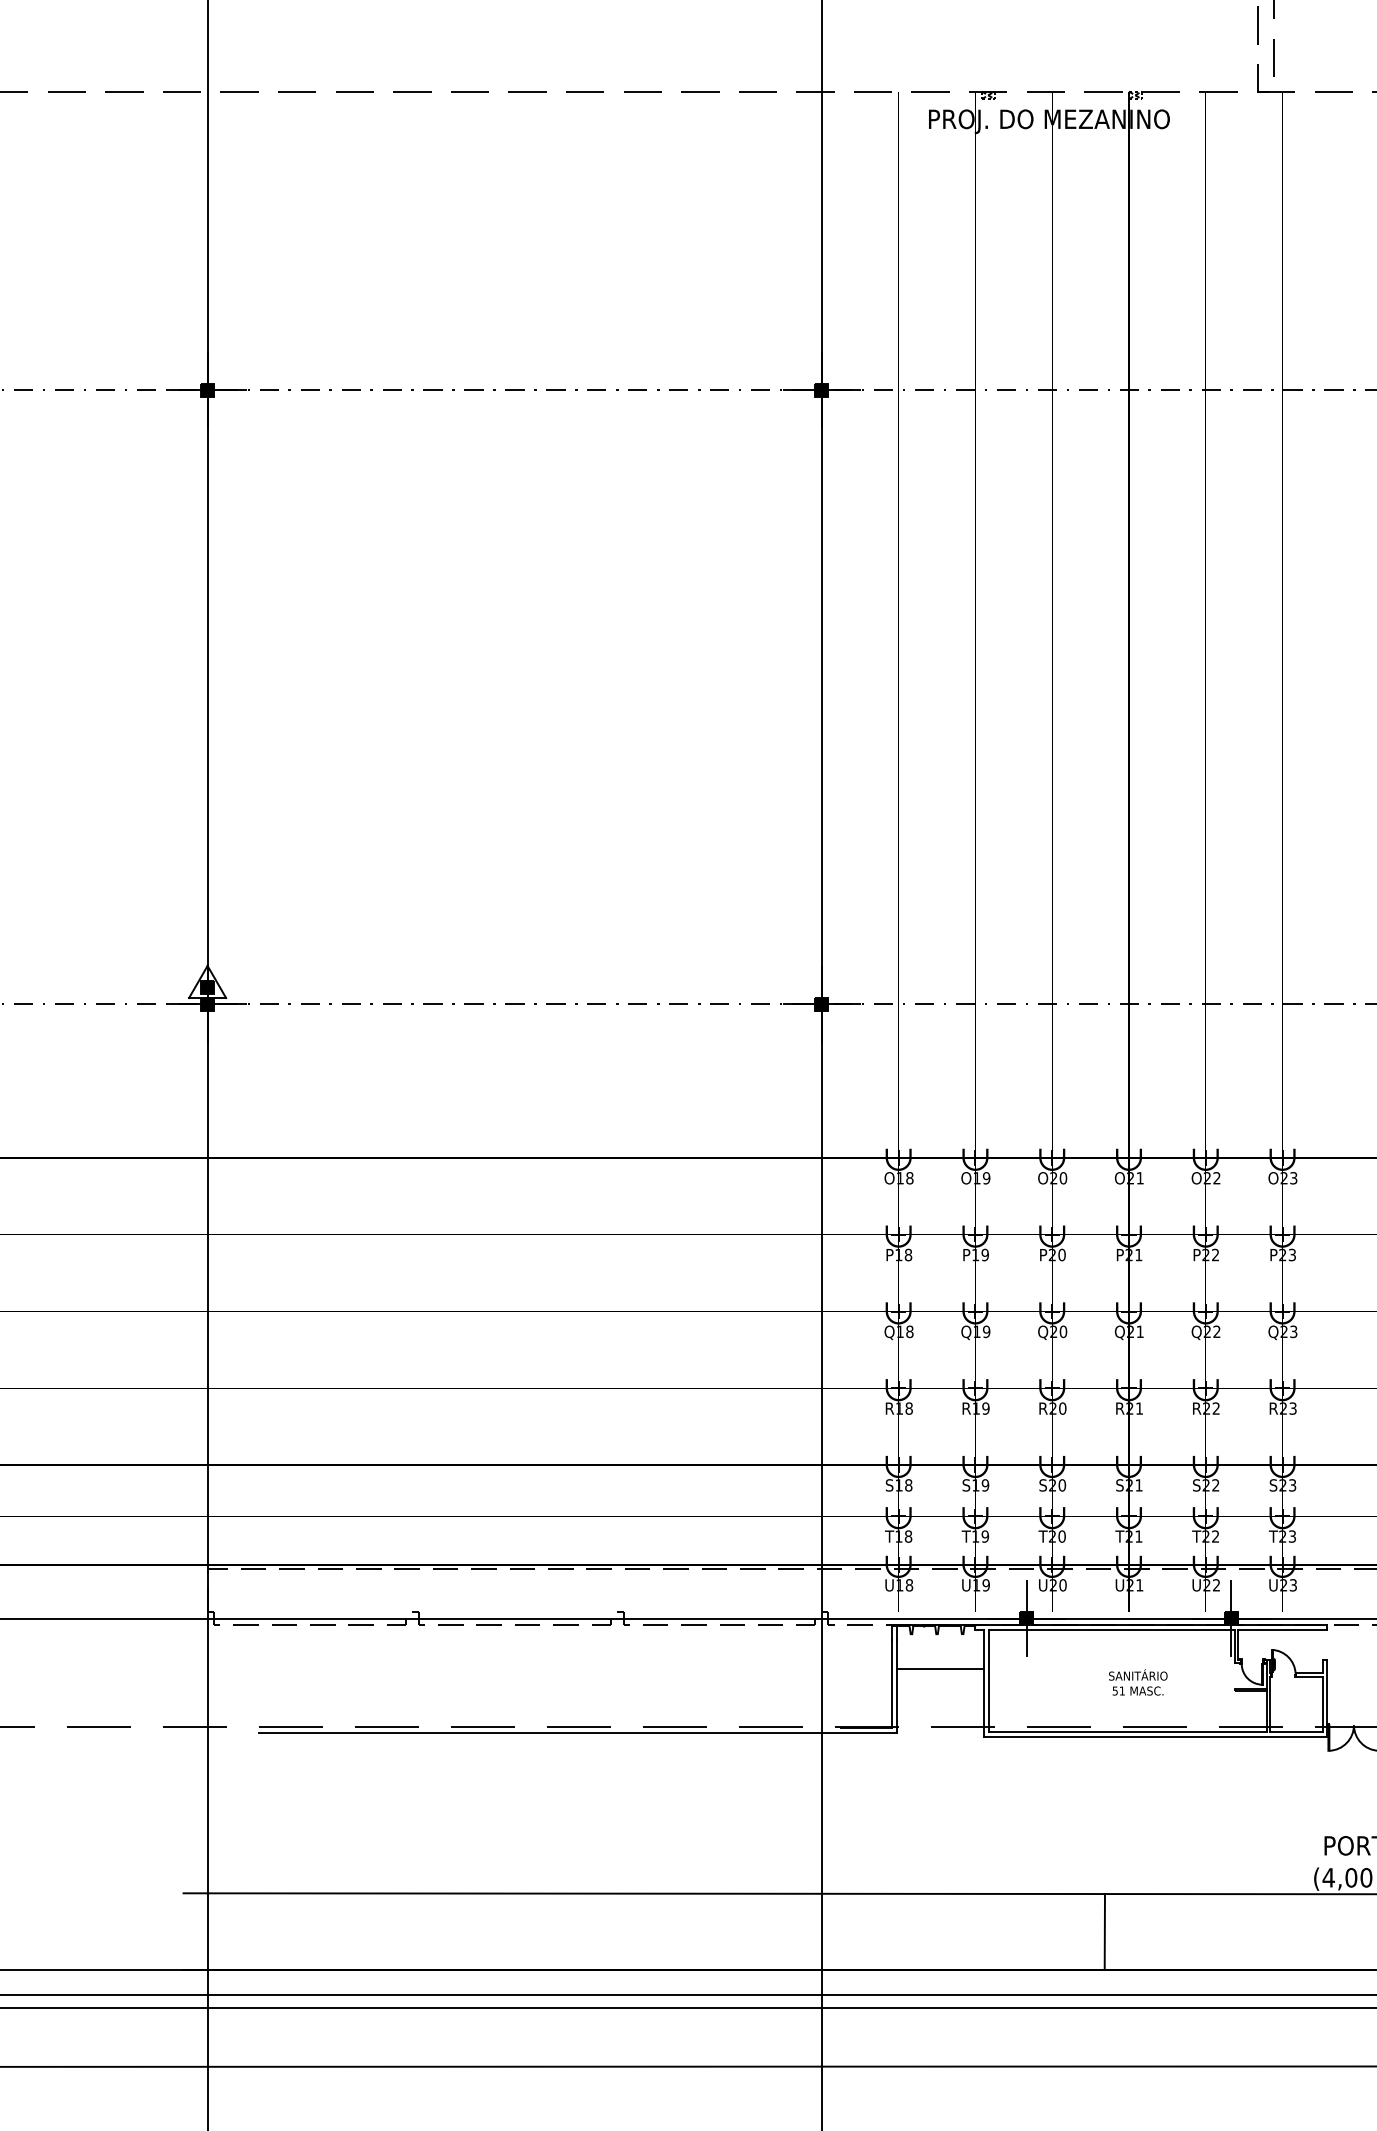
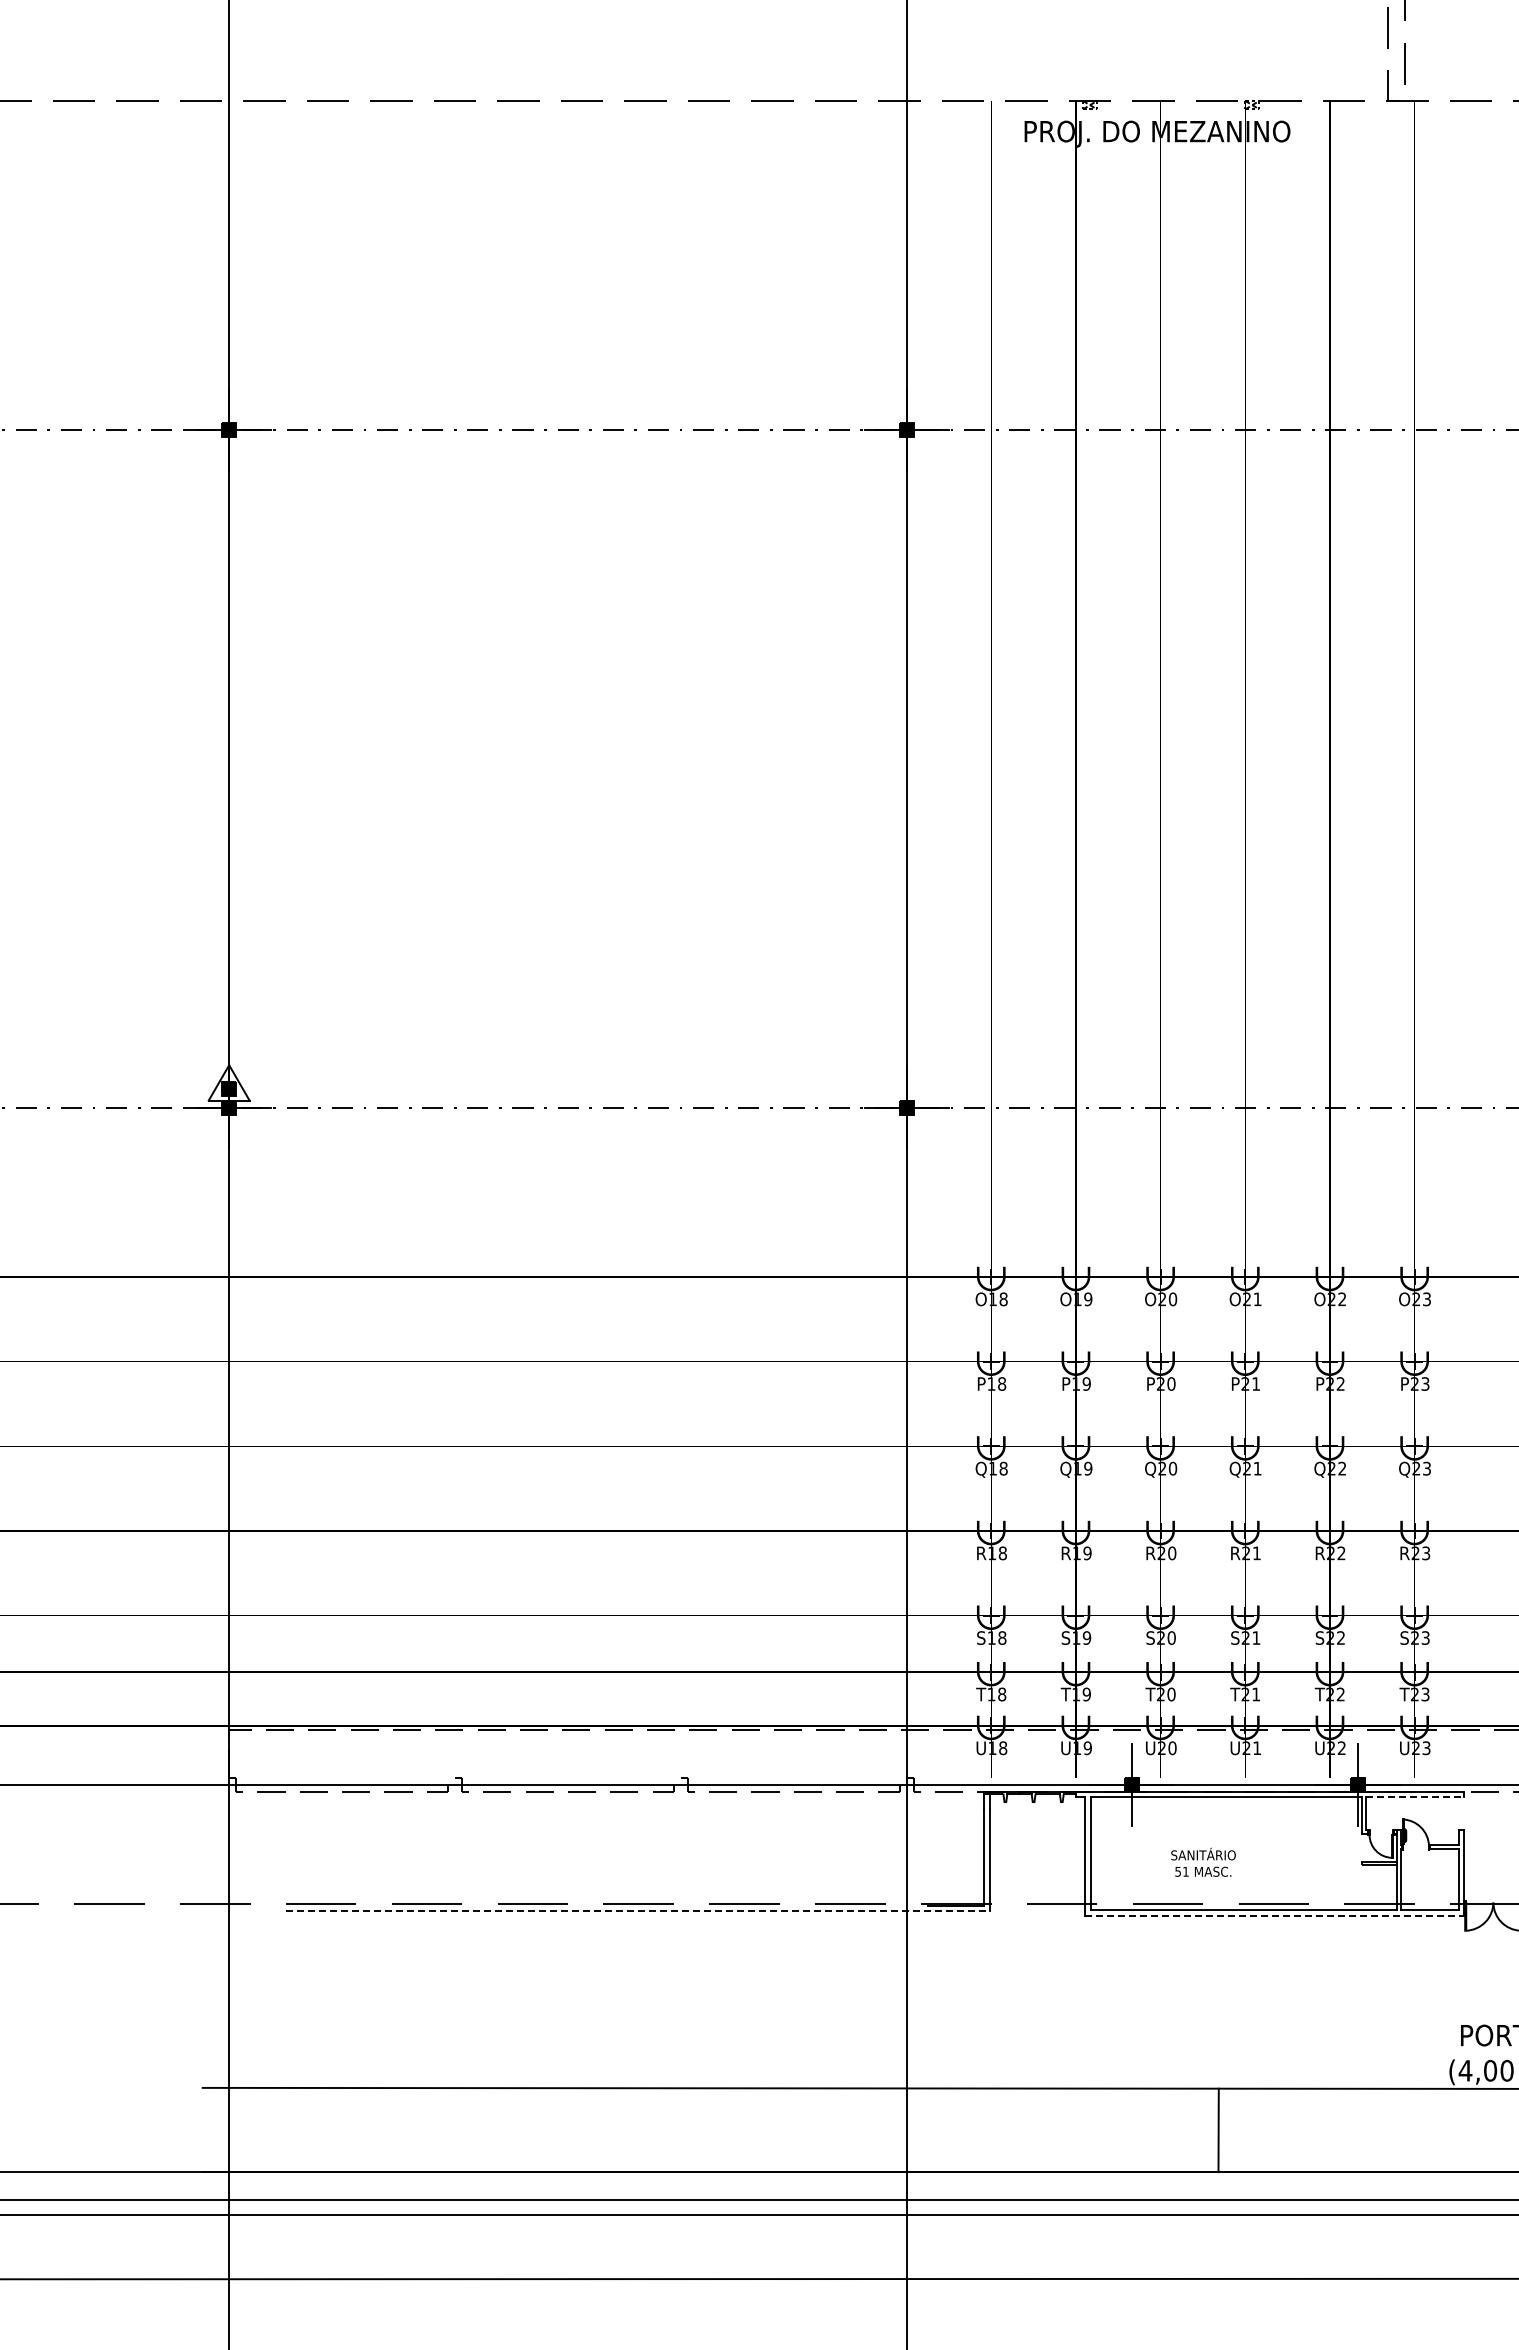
line: (1283, 1629) -> (1415, 1797), solid -> dashed
line: (940, 1668) -> (1037, 1840), removed
text: (1138, 1681) -> (1203, 1861), moved
line: (577, 1733) -> (637, 1911), solid -> dashed
line: (1156, 1736) -> (1275, 1915), solid -> dashed

